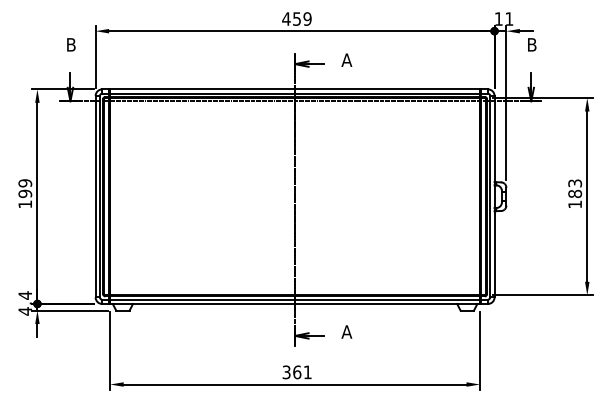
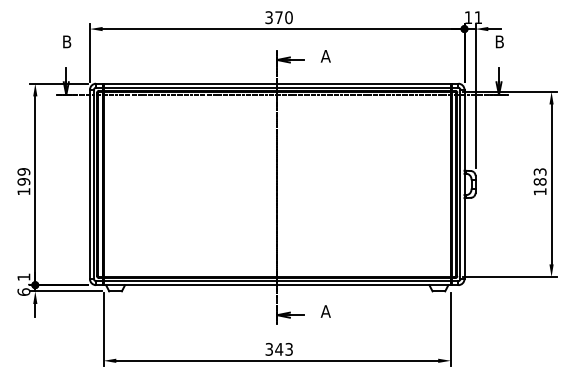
text: (296, 18) -> (278, 17), 459 -> 370
text: (24, 303) -> (23, 284), 4.4 -> 6.1
text: (301, 372) -> (283, 349), 361 -> 343

